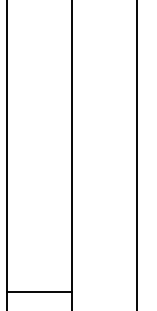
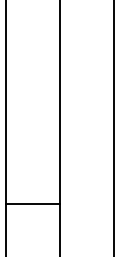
line: (39, 292) -> (32, 203), moved

